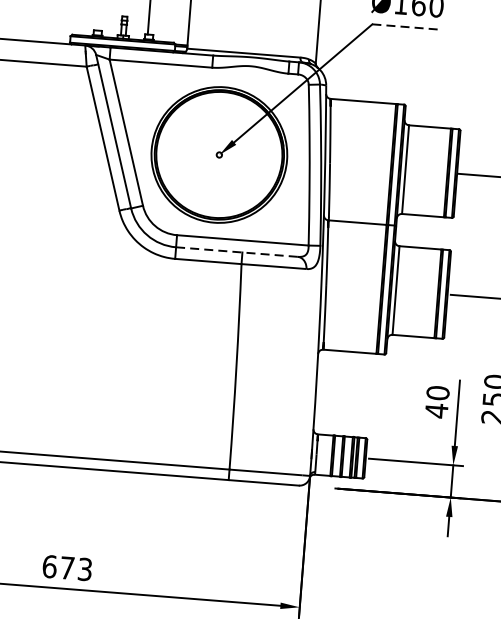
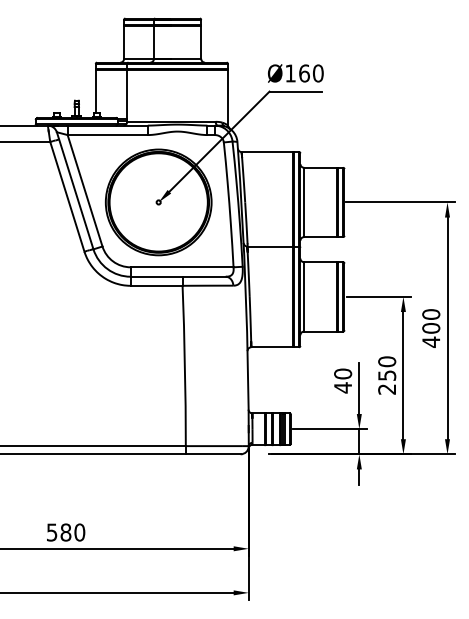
line: (406, 26) -> (296, 91), dashed -> solid
line: (235, 251) -> (177, 276), dashed -> solid
text: (66, 568) -> (65, 532), 673 -> 580

